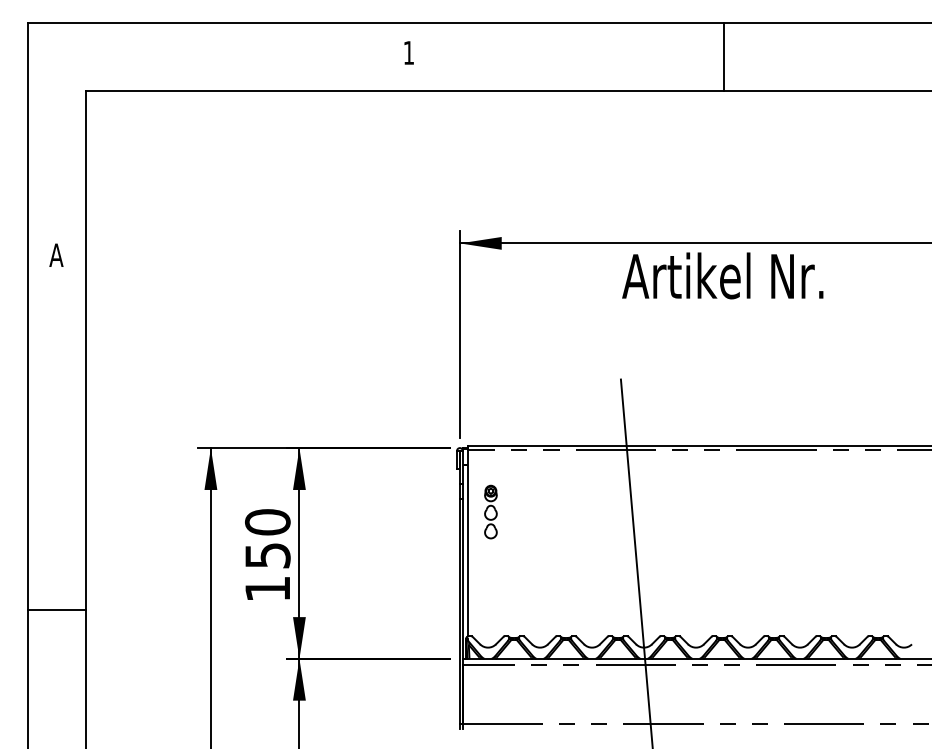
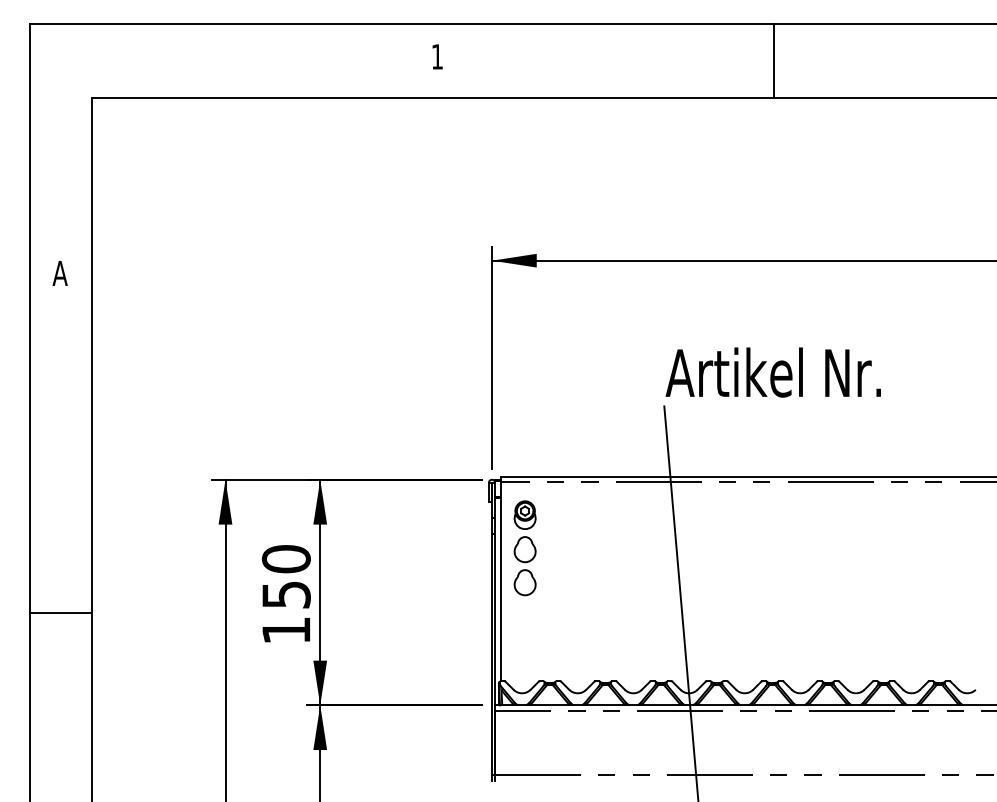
text: (722, 275) -> (773, 372), moved
part: (490, 511) -> (524, 547), size x1.67
line: (56, 609) -> (60, 612), moved

